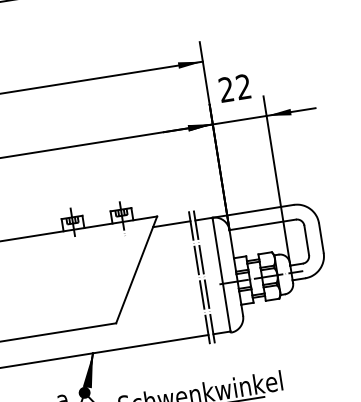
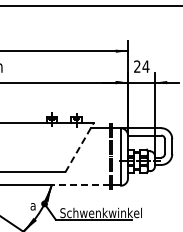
text: (242, 86) -> (145, 66), 22 -> 24
line: (136, 269) -> (79, 147), solid -> dashed
line: (150, 344) -> (80, 185), solid -> dashed

